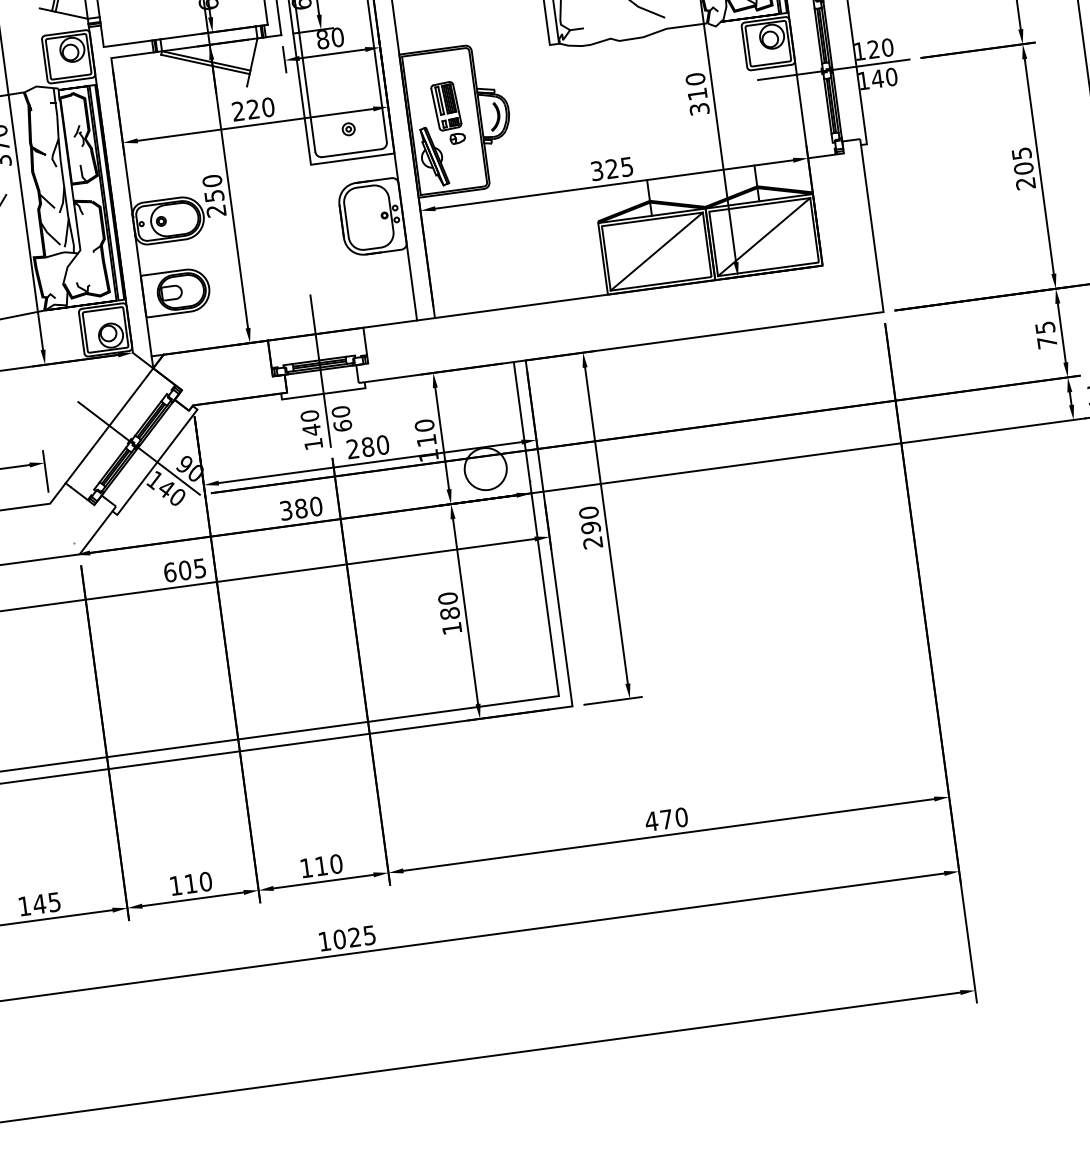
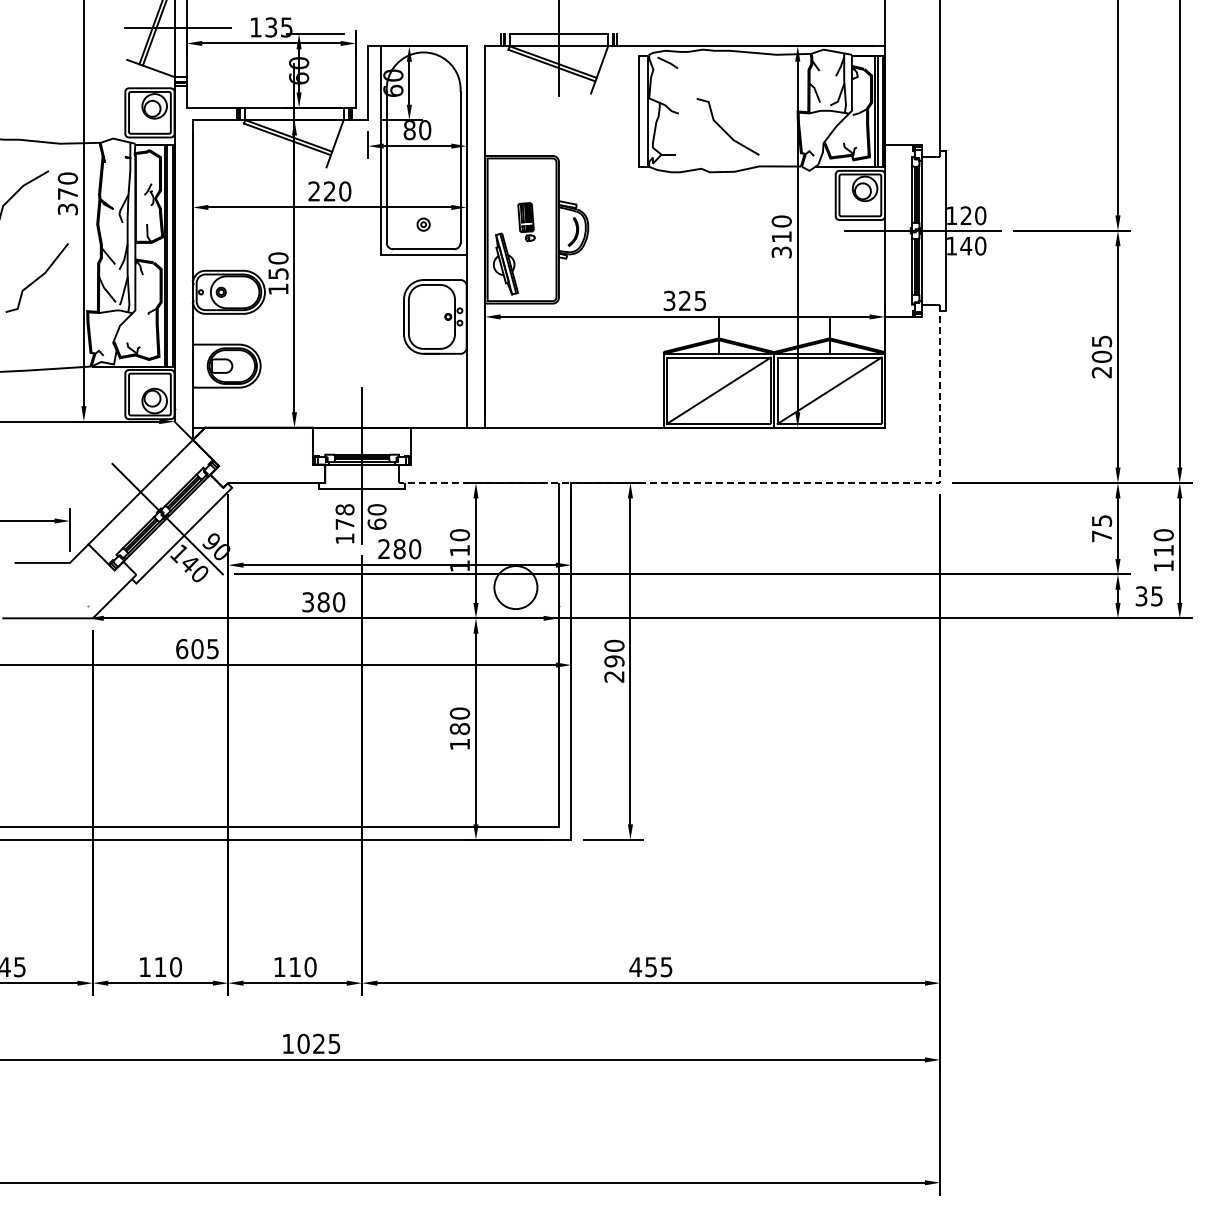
part: (448, 112) -> (526, 221), size x0.6
text: (216, 211) -> (278, 289), 250 -> 150
line: (708, 336) -> (759, 483), solid -> dashed
text: (310, 423) -> (344, 517), 140 -> 178
text: (673, 818) -> (658, 967), 470 -> 455

